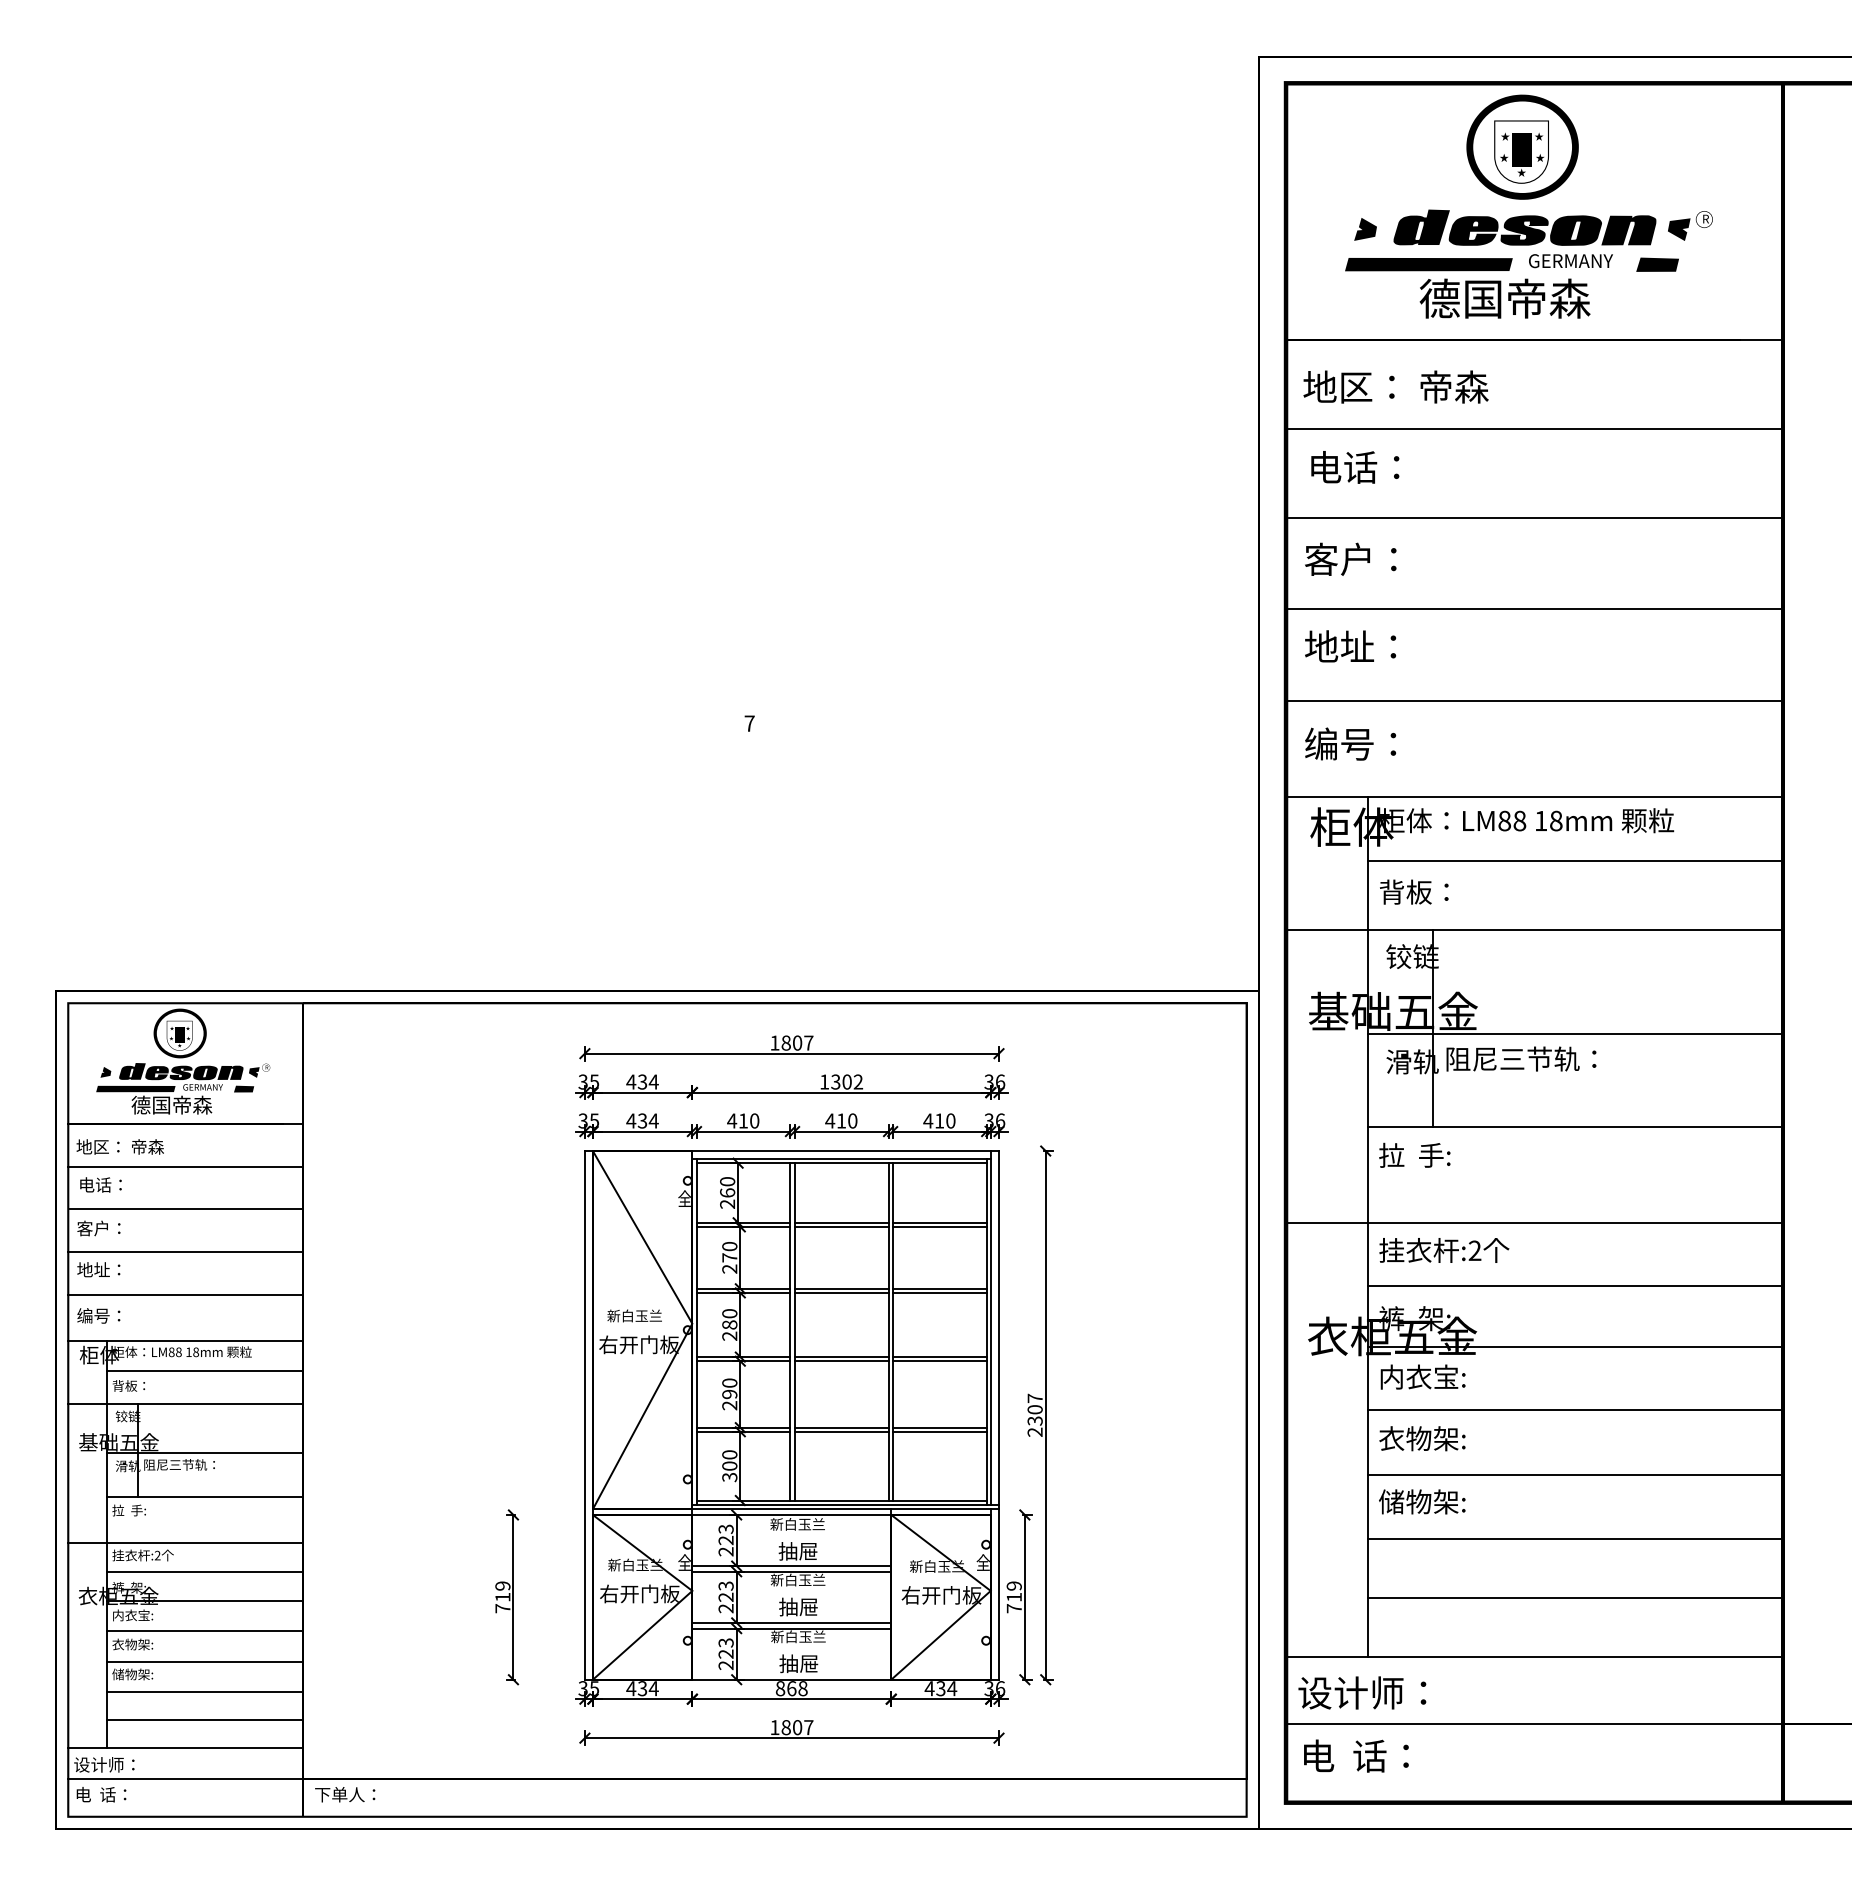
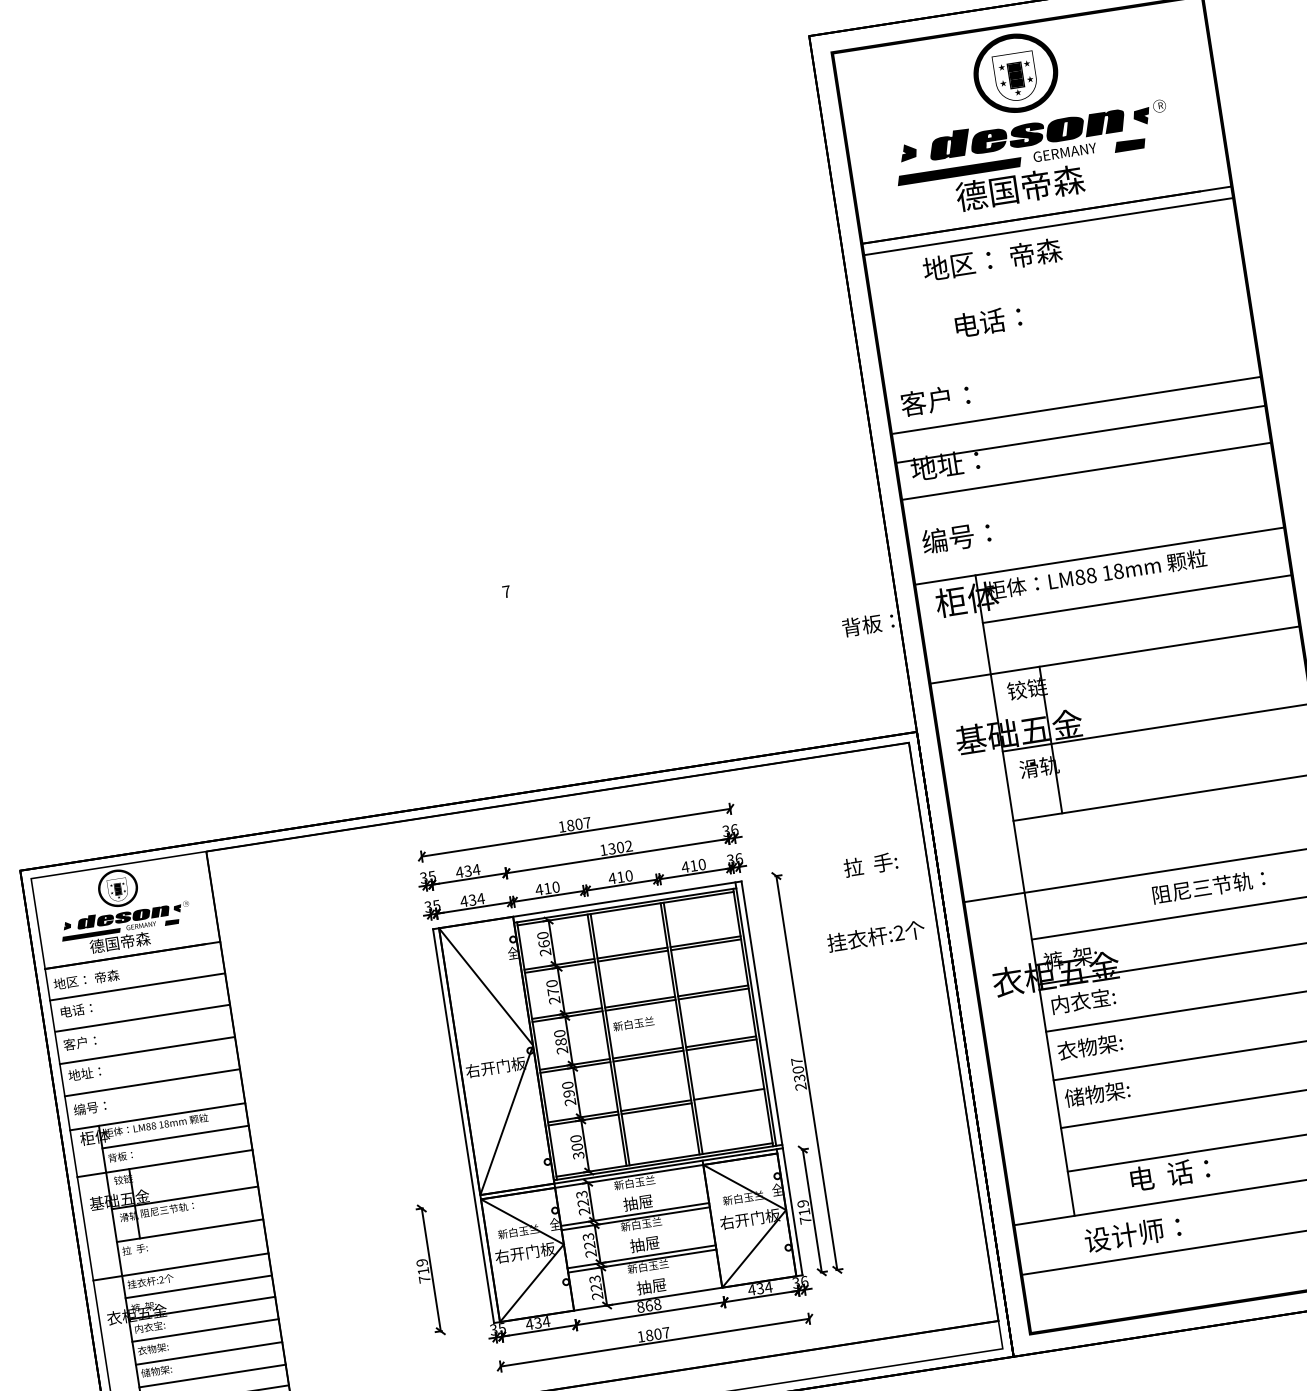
text: (1395, 386) -> (991, 259), moved
line: (1534, 428) -> (1048, 226), moved
text: (1355, 467) -> (988, 321), moved
line: (1535, 517) -> (1077, 404), moved
line: (1534, 609) -> (1086, 471), moved
line: (1534, 700) -> (1080, 434), moved
text: (1414, 891) -> (868, 624), moved
text: (1521, 1058) -> (1208, 886), moved
text: (1414, 1154) -> (870, 864), moved
text: (1444, 1250) -> (876, 936), moved
text: (634, 1315) -> (633, 1023), moved
line: (939, 1431) -> (729, 1097), removed
text: (1362, 1692) -> (1132, 1233), moved
text: (1356, 1755) -> (1170, 1173), moved

